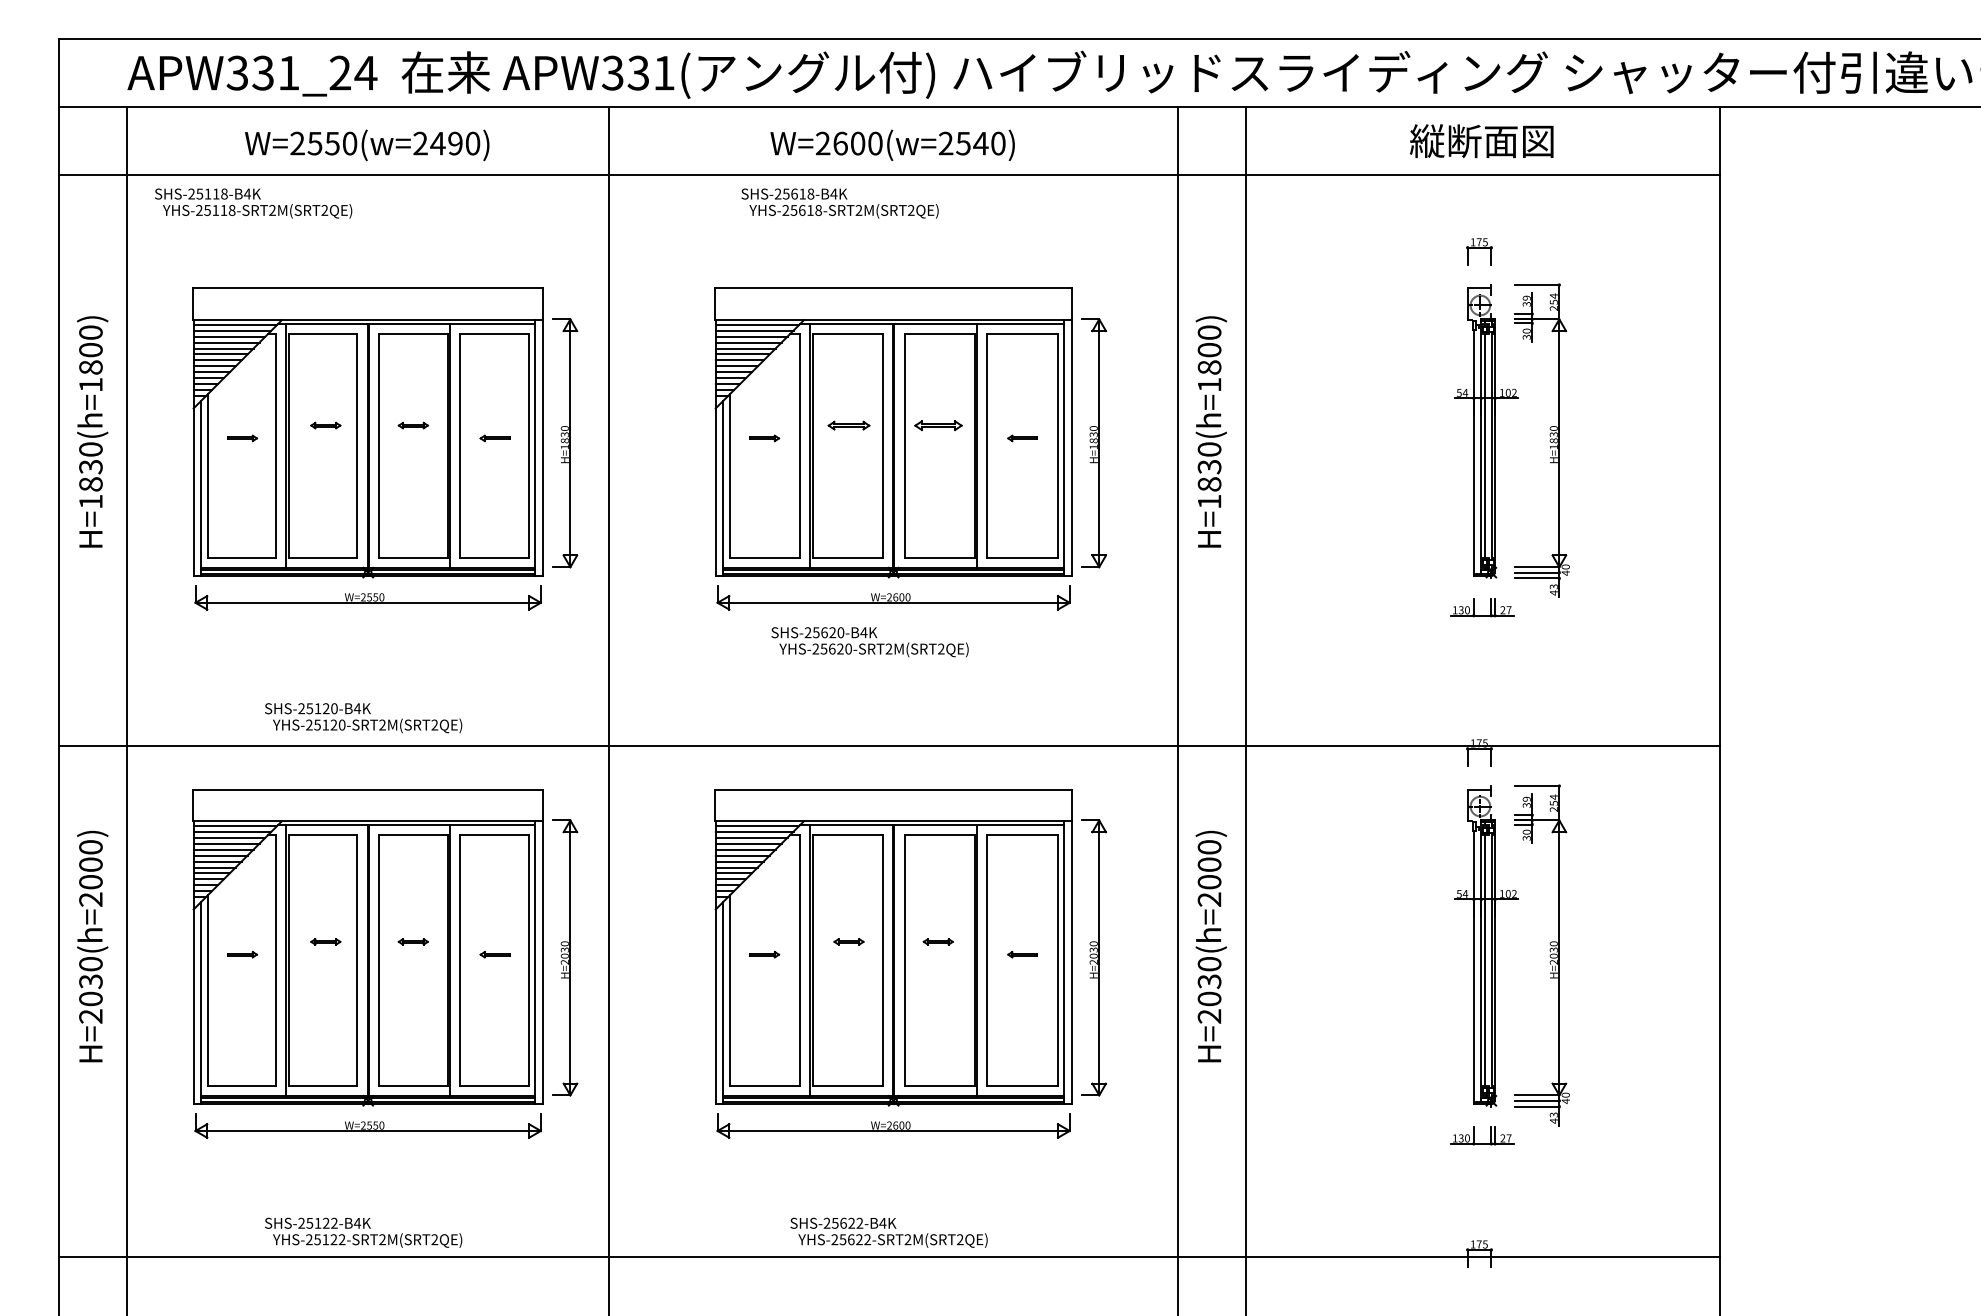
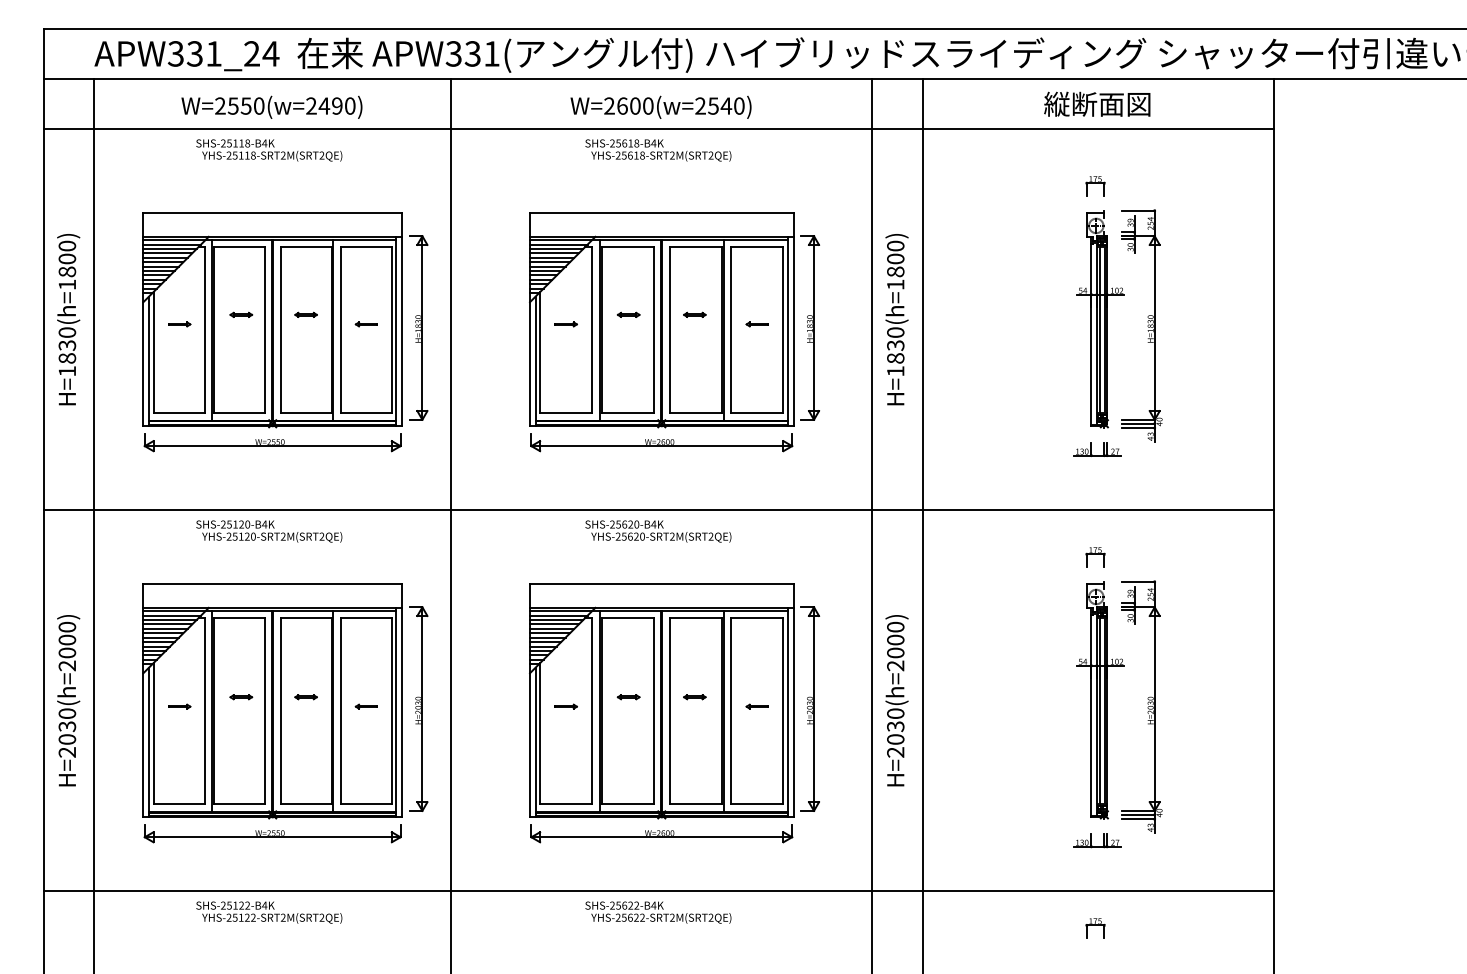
text: (253, 203) -> (269, 150), moved
text: (839, 203) -> (657, 150), moved
part: (848, 425) -> (628, 314), size x0.71
part: (937, 425) -> (694, 314), size x0.62
text: (869, 642) -> (657, 531), moved
line: (889, 746) -> (658, 510), moved
line: (889, 1257) -> (658, 891), moved

